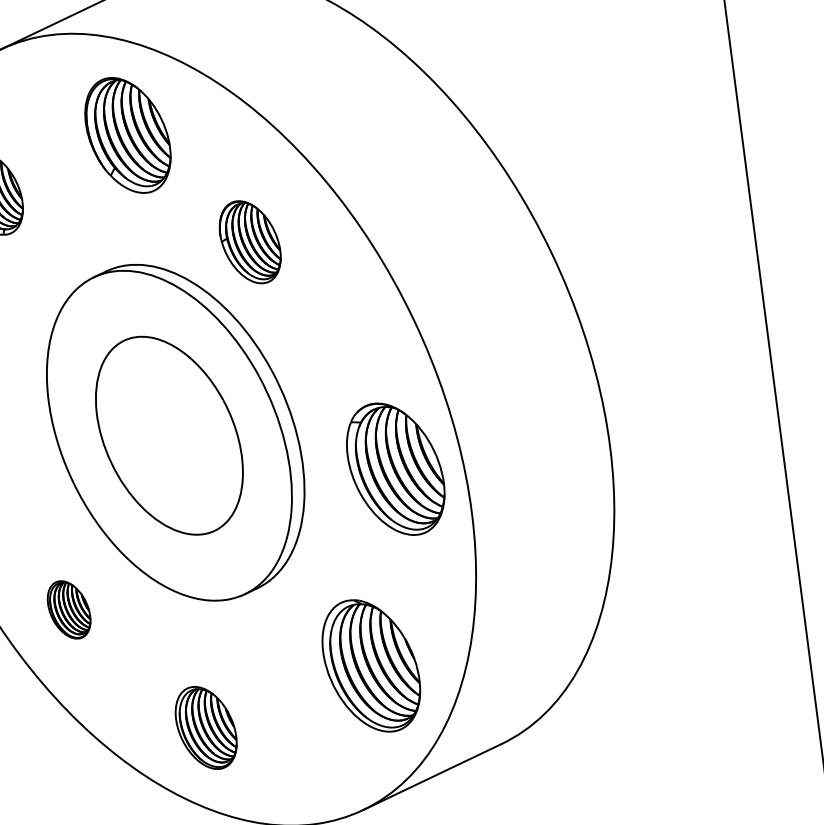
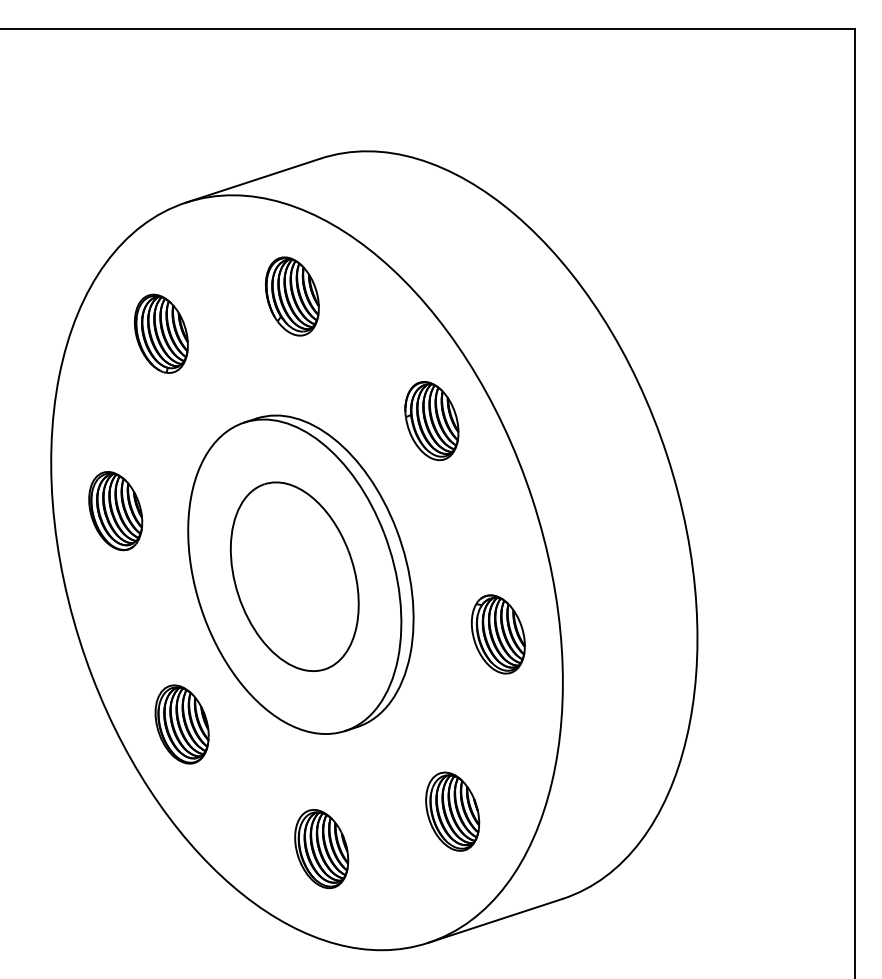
part: (126, 135) -> (291, 296), size x0.71
part: (249, 242) -> (431, 421), moved
part: (396, 469) -> (498, 634), size x0.62
part: (68, 609) -> (181, 724), size x1.43
part: (371, 665) -> (452, 811), size x0.62
part: (205, 727) -> (321, 848), moved

